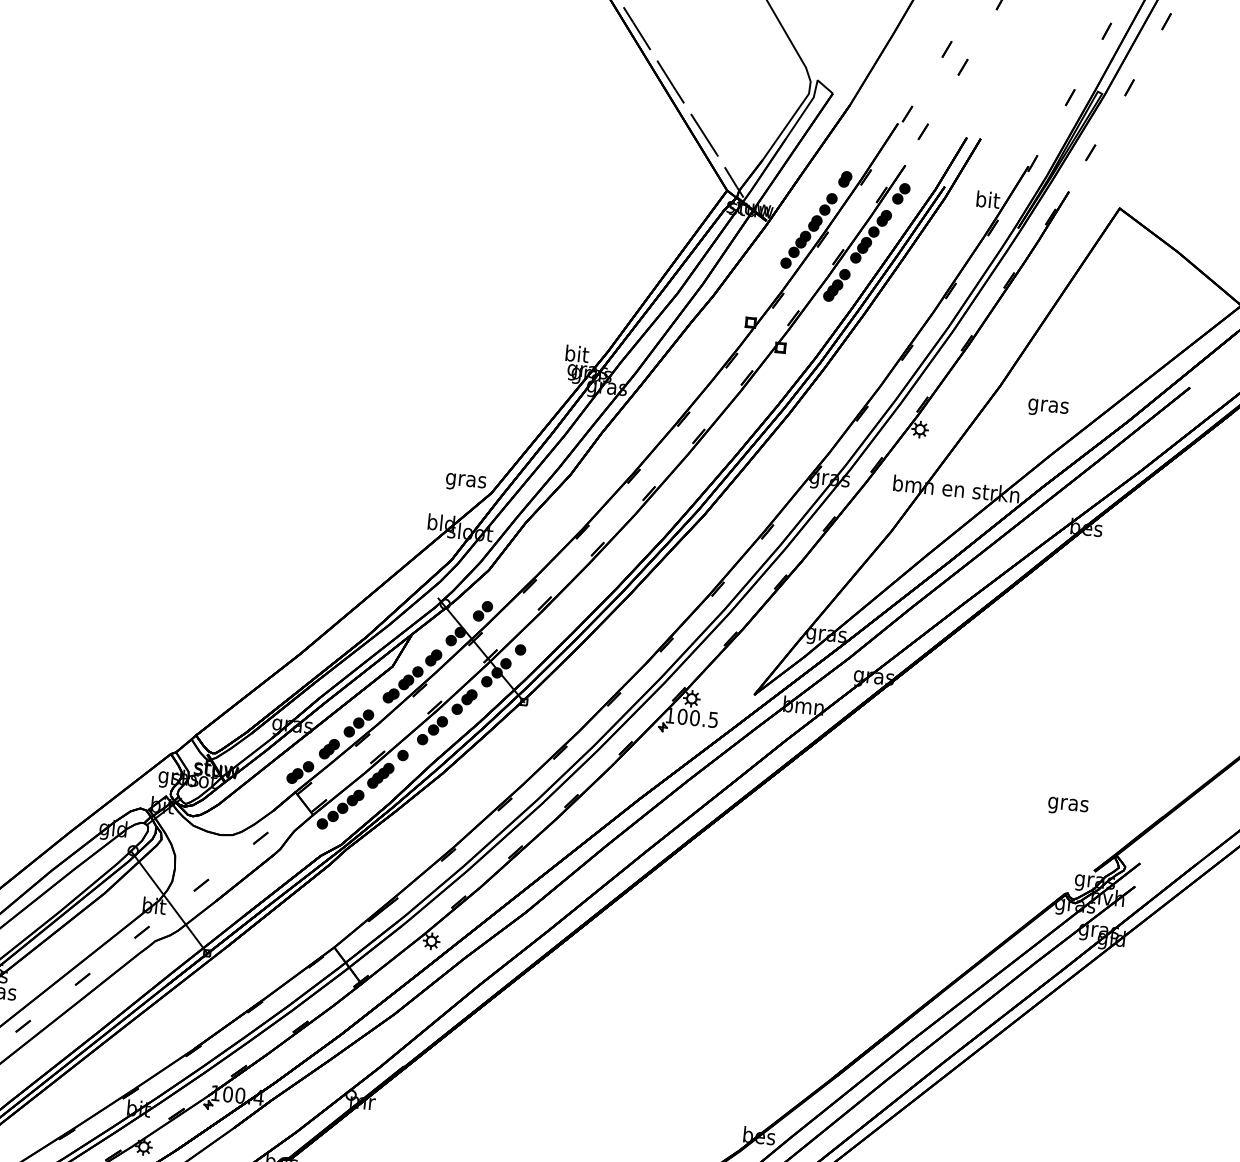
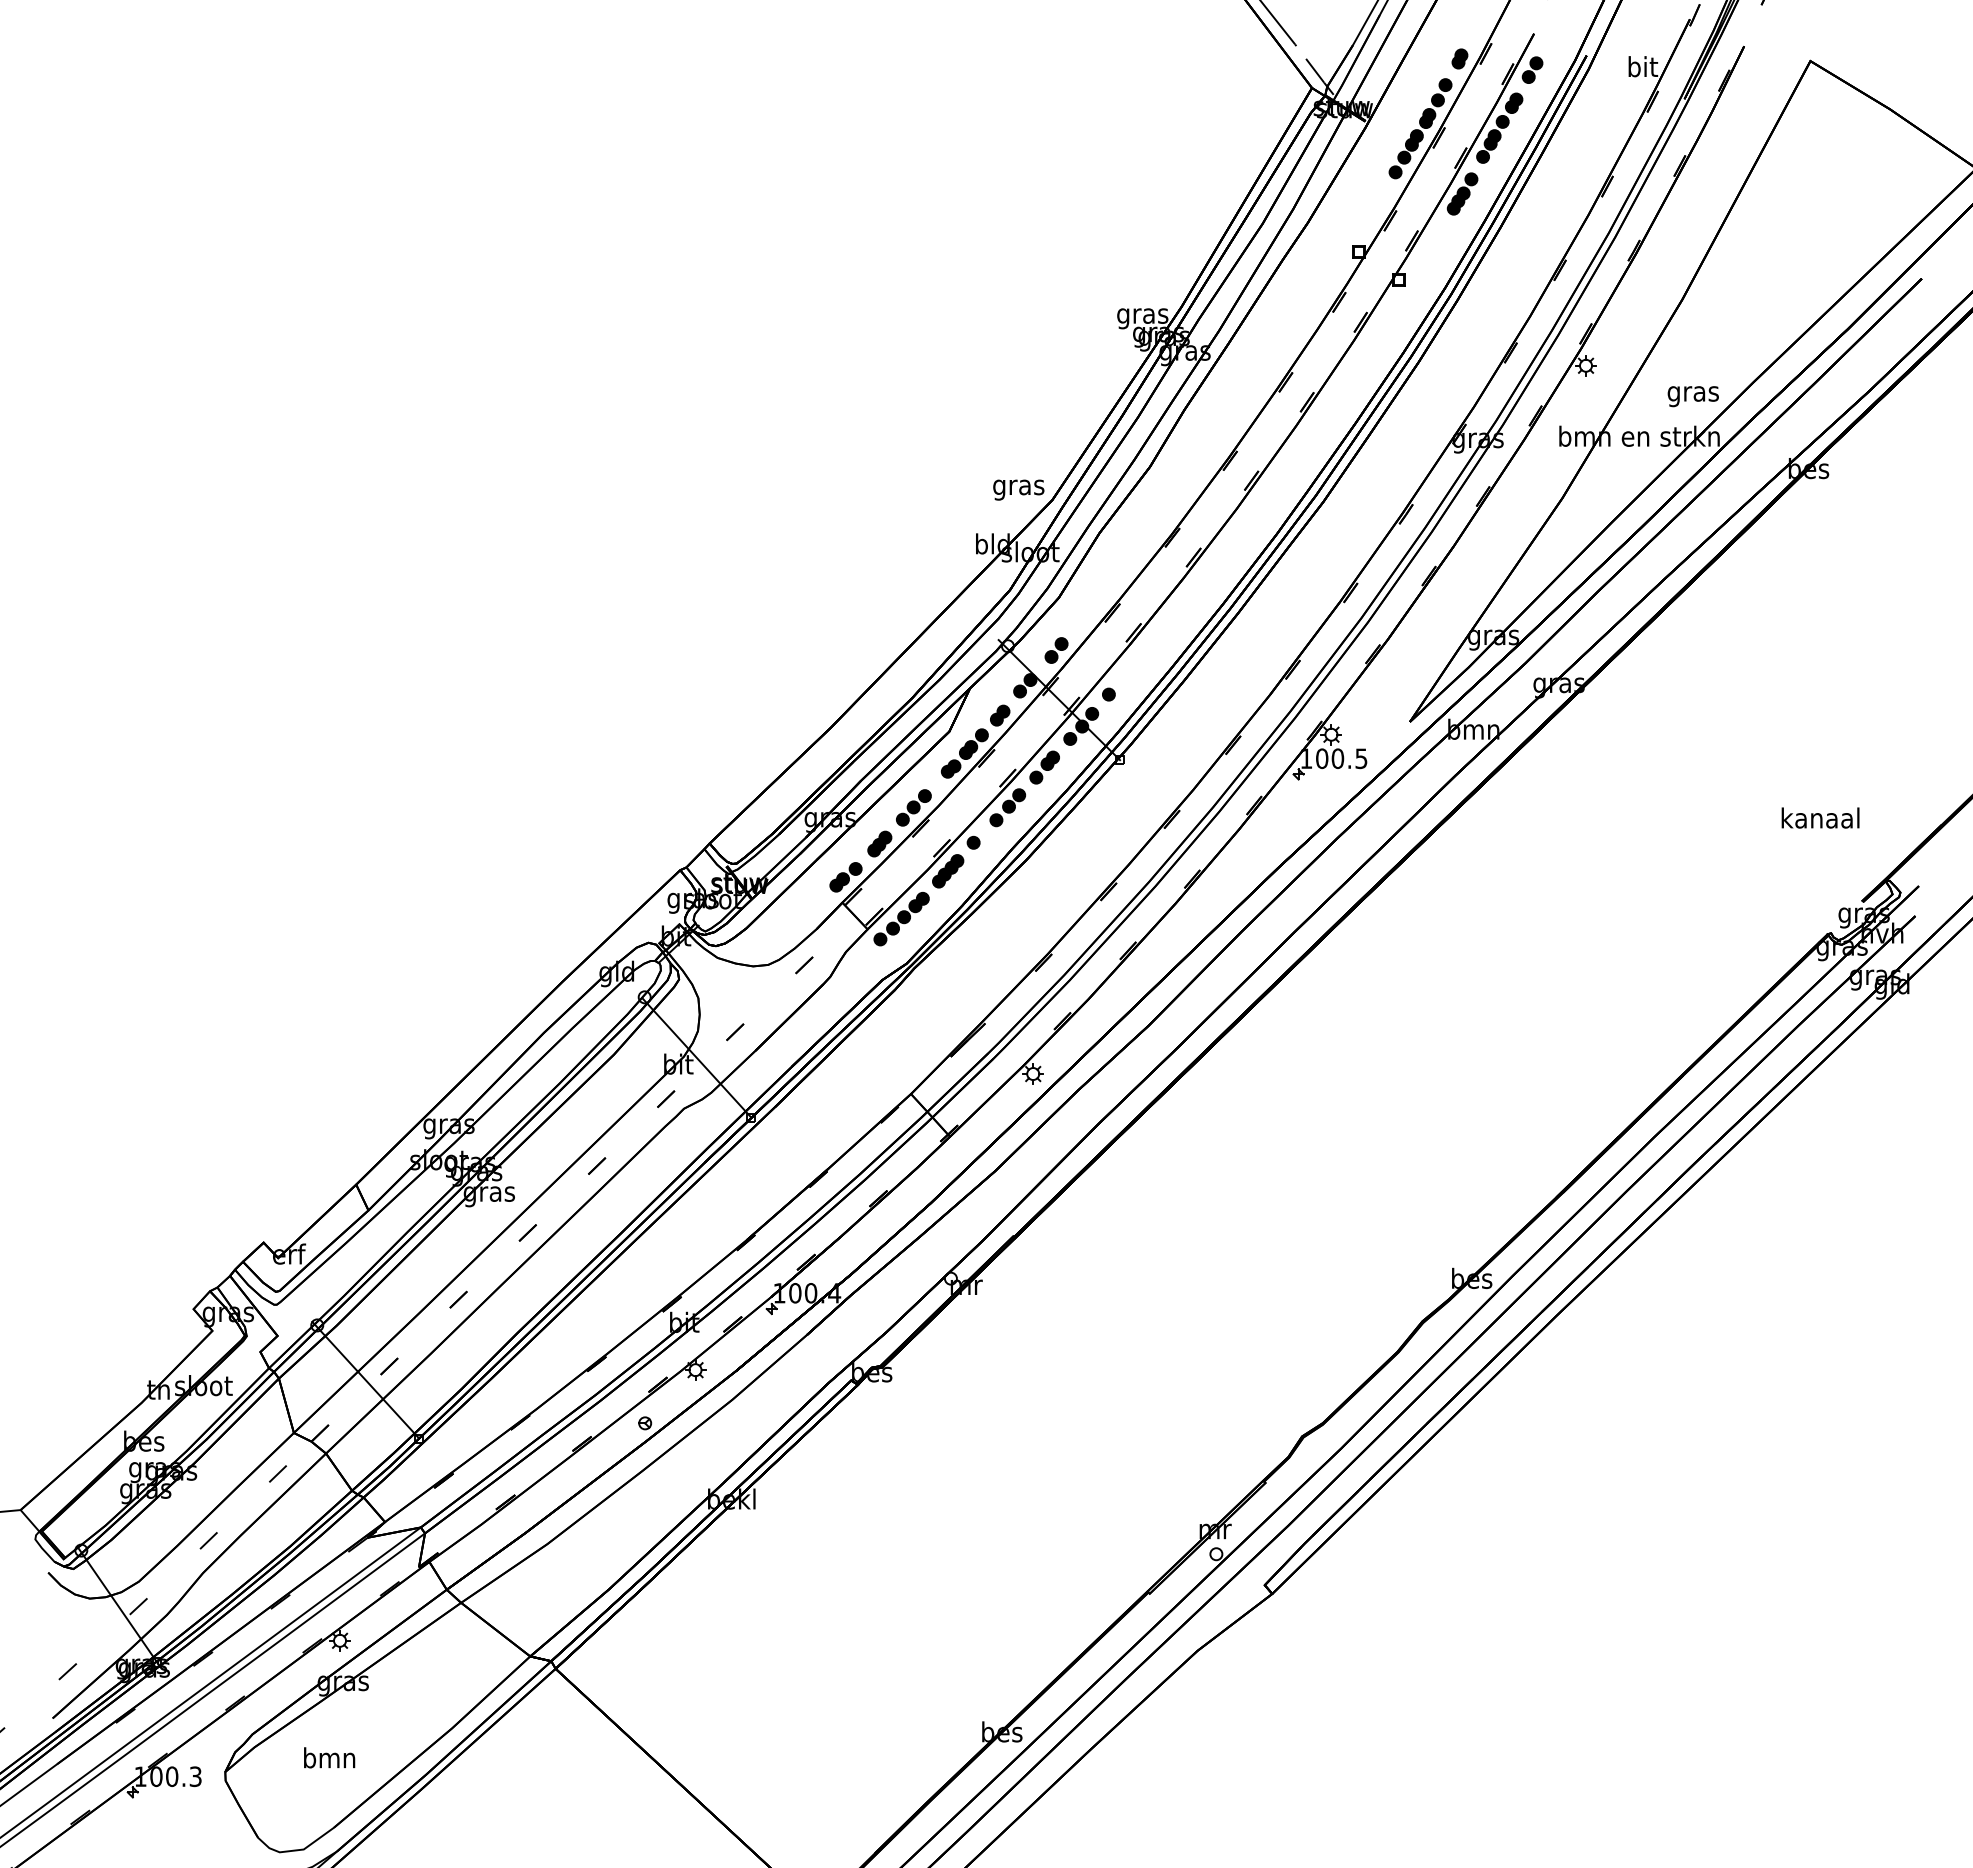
text: (576, 355) -> (1142, 315), bit -> gras
text: (1047, 408) -> (1692, 396), moved
text: (1068, 804) -> (1820, 820), gras -> kanaal

